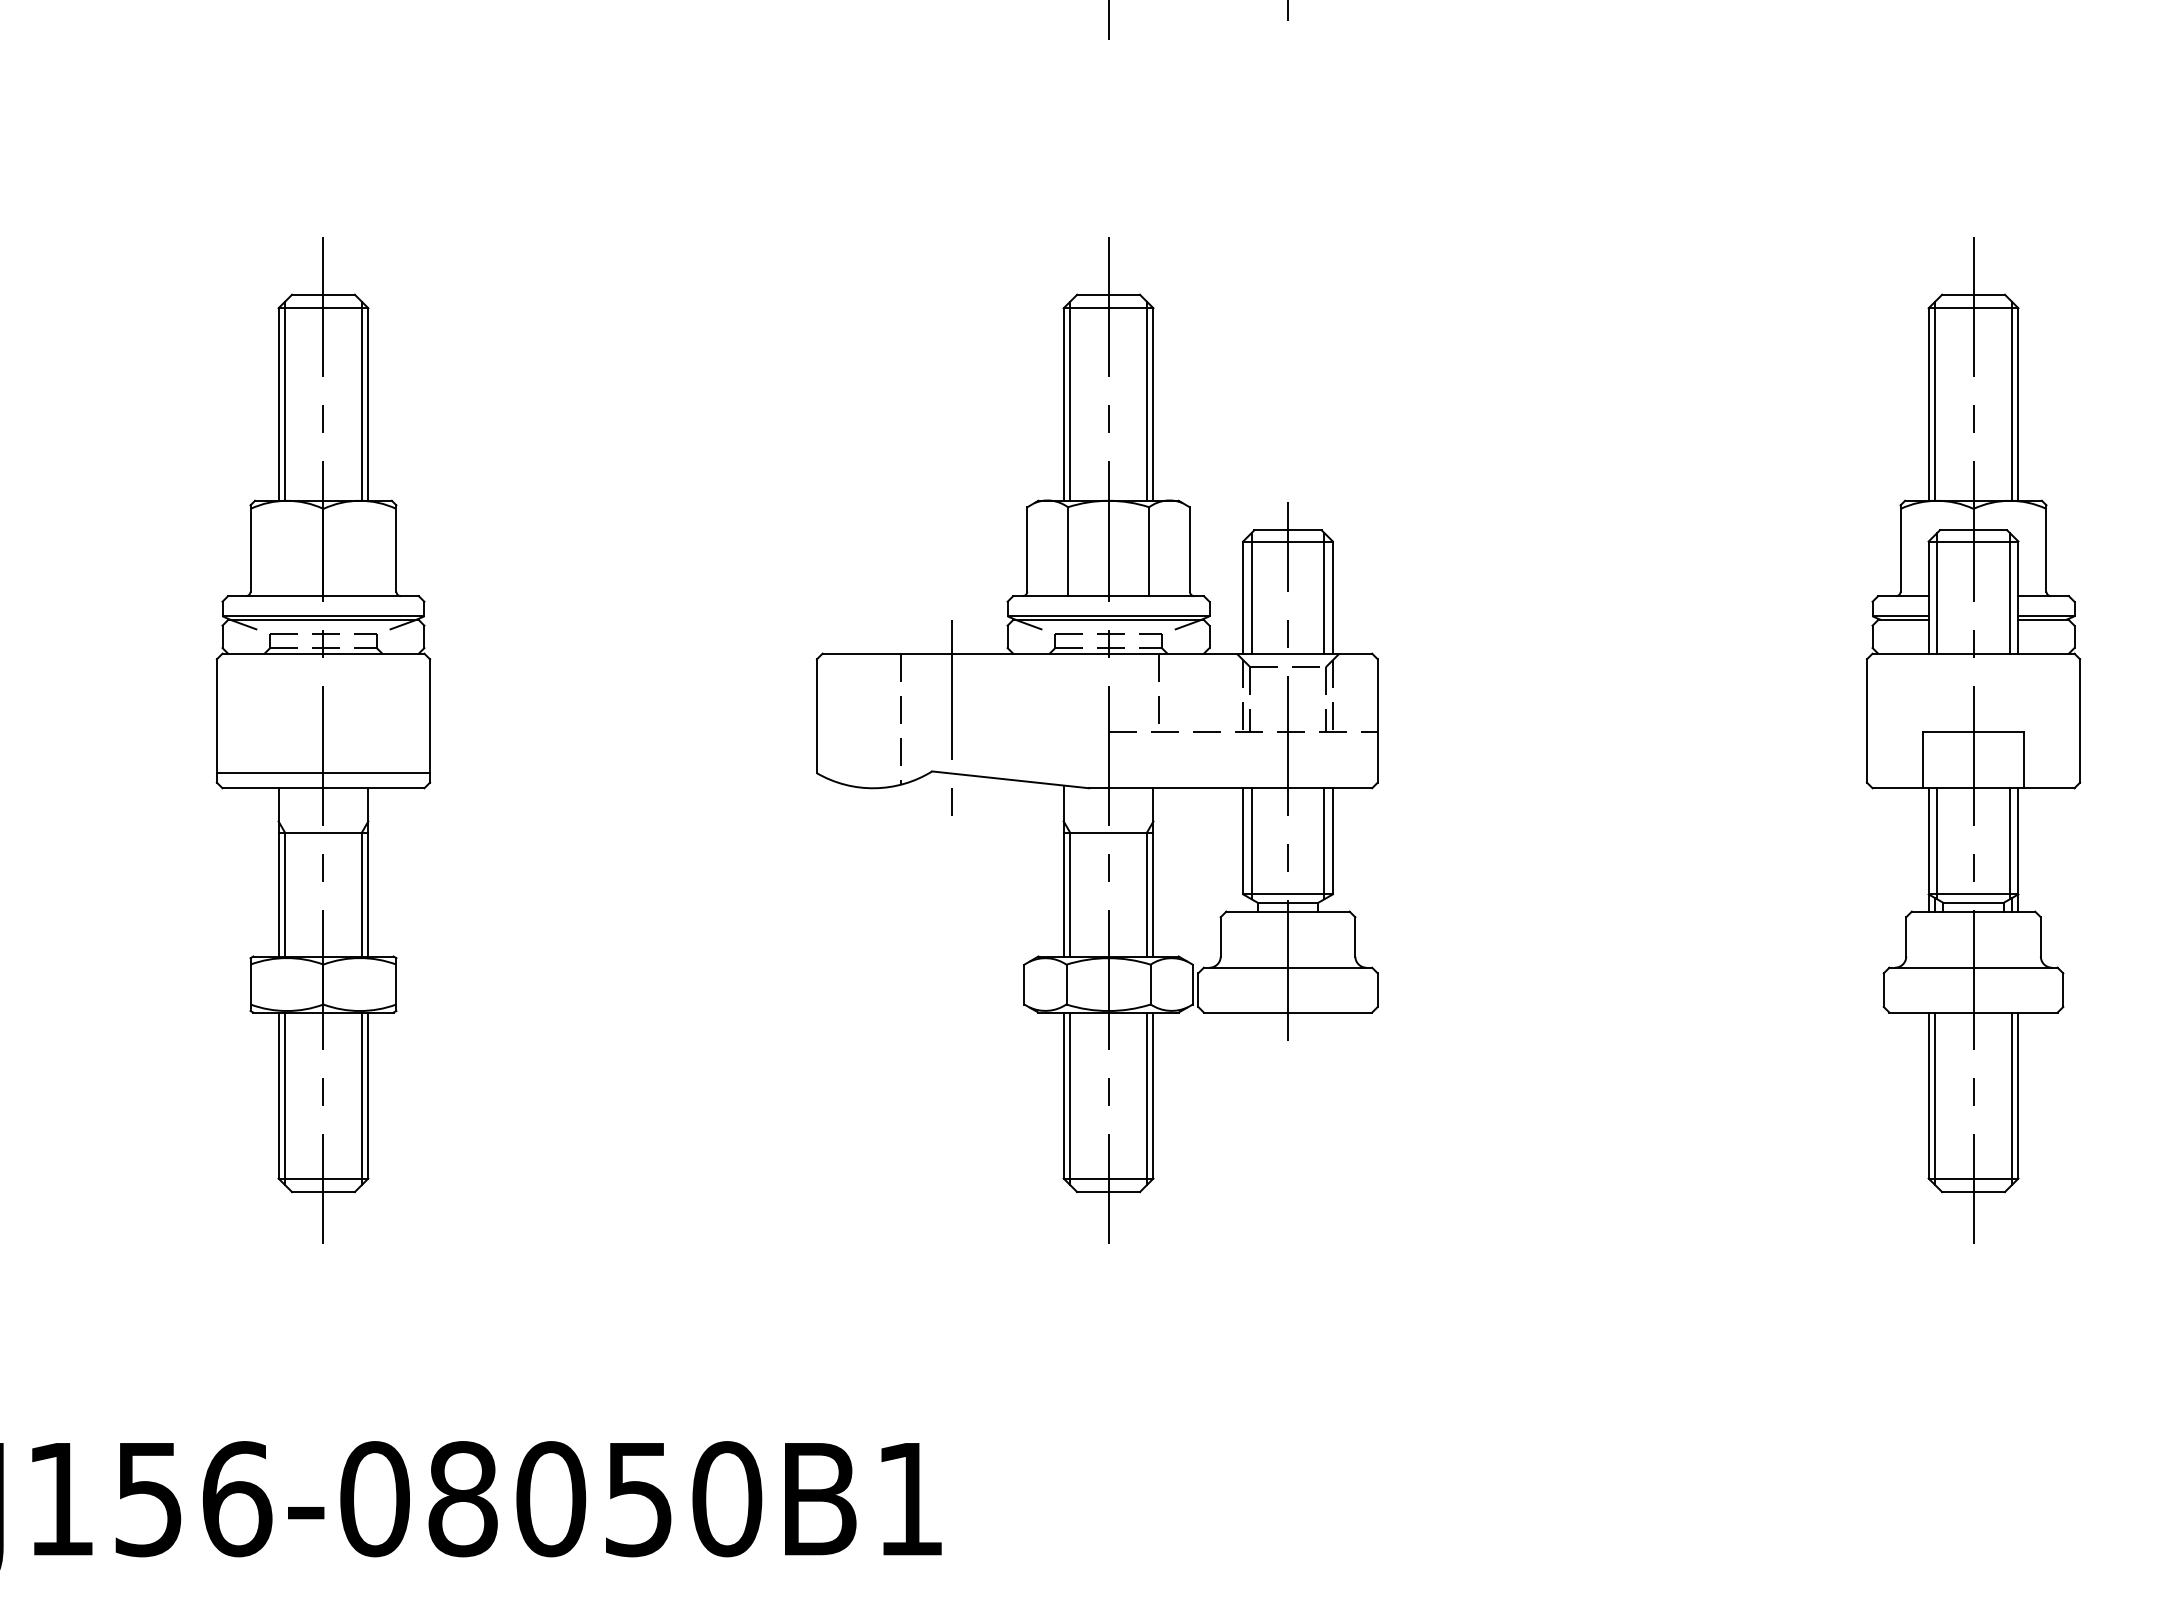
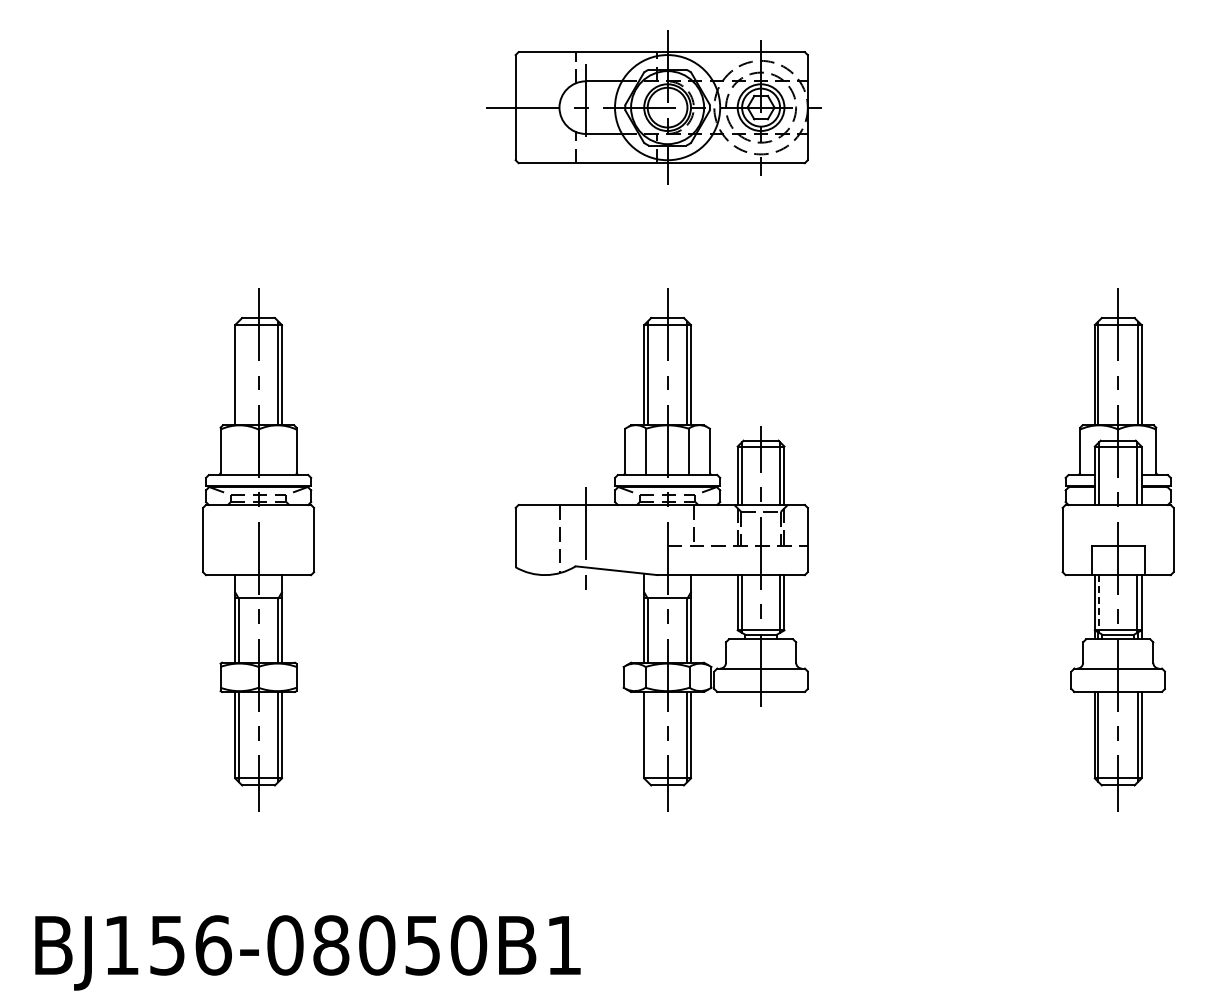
line: (284, 401) -> (238, 373), removed
line: (323, 773) -> (258, 567), removed
line: (1937, 844) -> (1099, 604), solid -> dashed
line: (1070, 1098) -> (647, 736), removed

